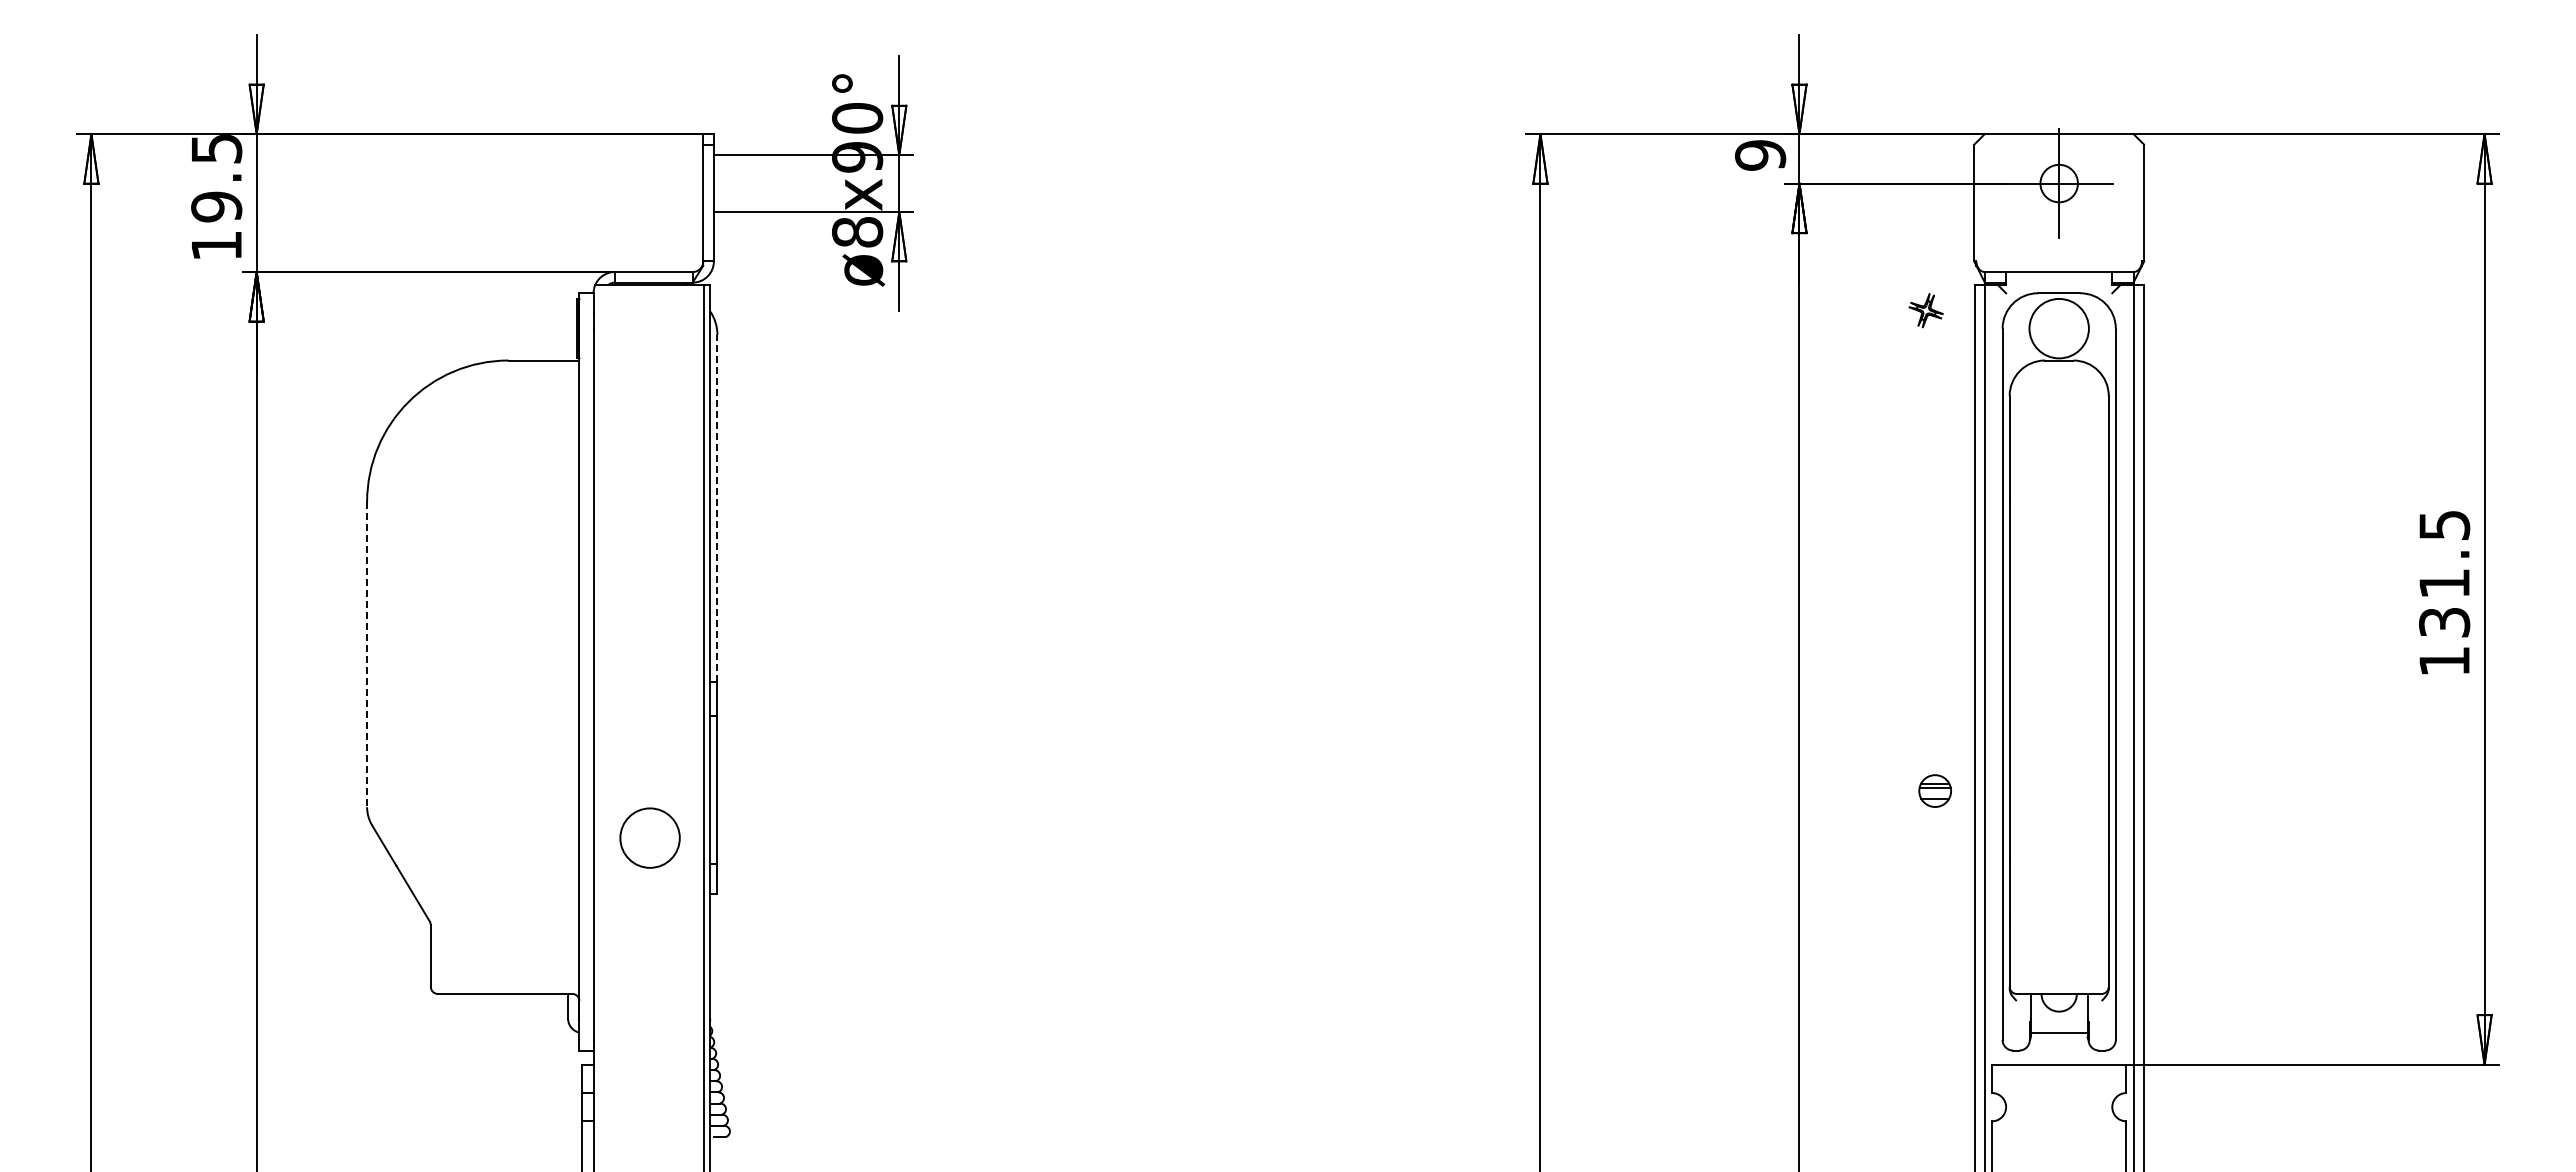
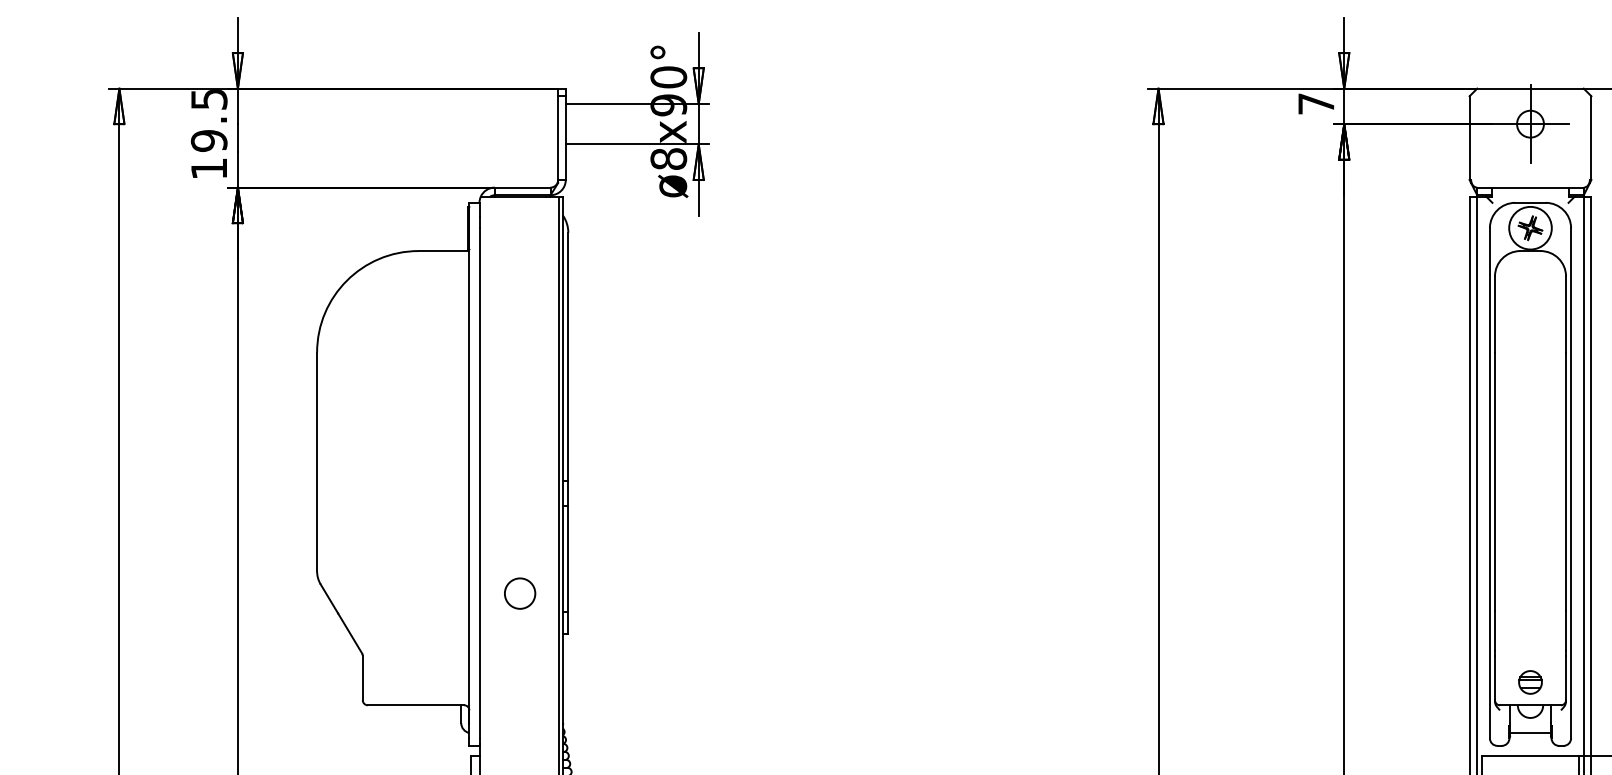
text: (1760, 155) -> (1316, 104), 9 -> 7
part: (1925, 310) -> (1529, 228), moved
line: (717, 507) -> (568, 356), dashed -> solid
line: (367, 654) -> (317, 461), dashed -> solid
part: (1934, 790) -> (1529, 682), moved
circle: (650, 838) -> (520, 593), size x0.71

